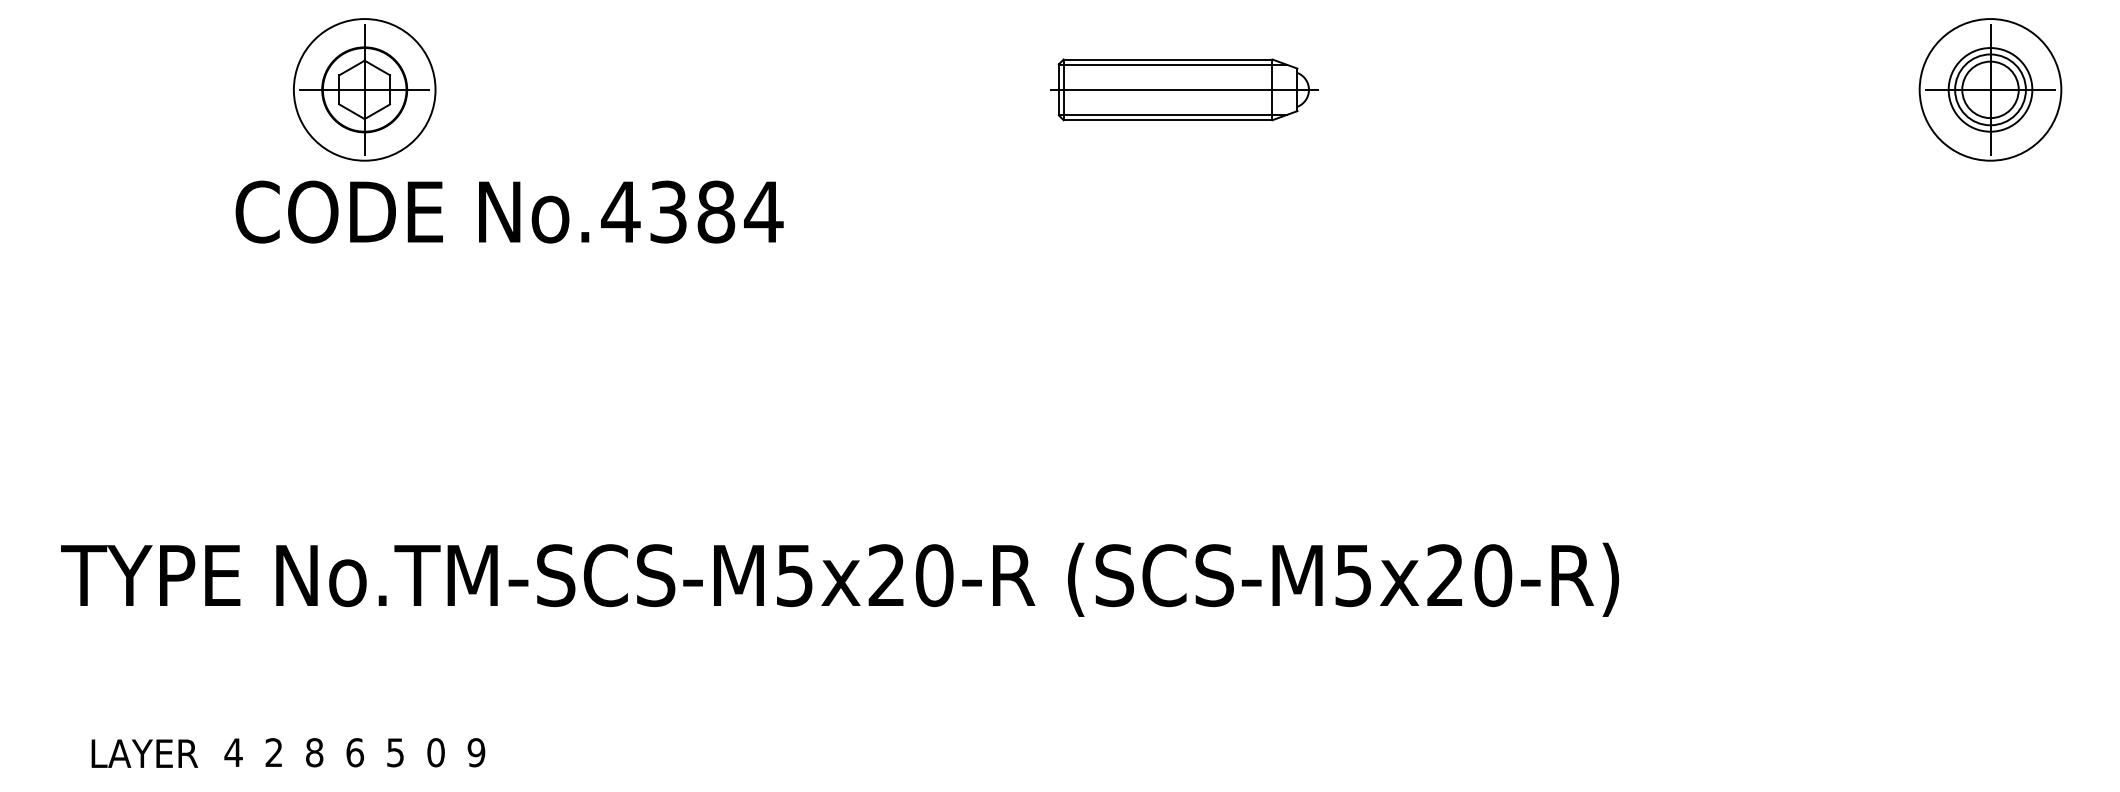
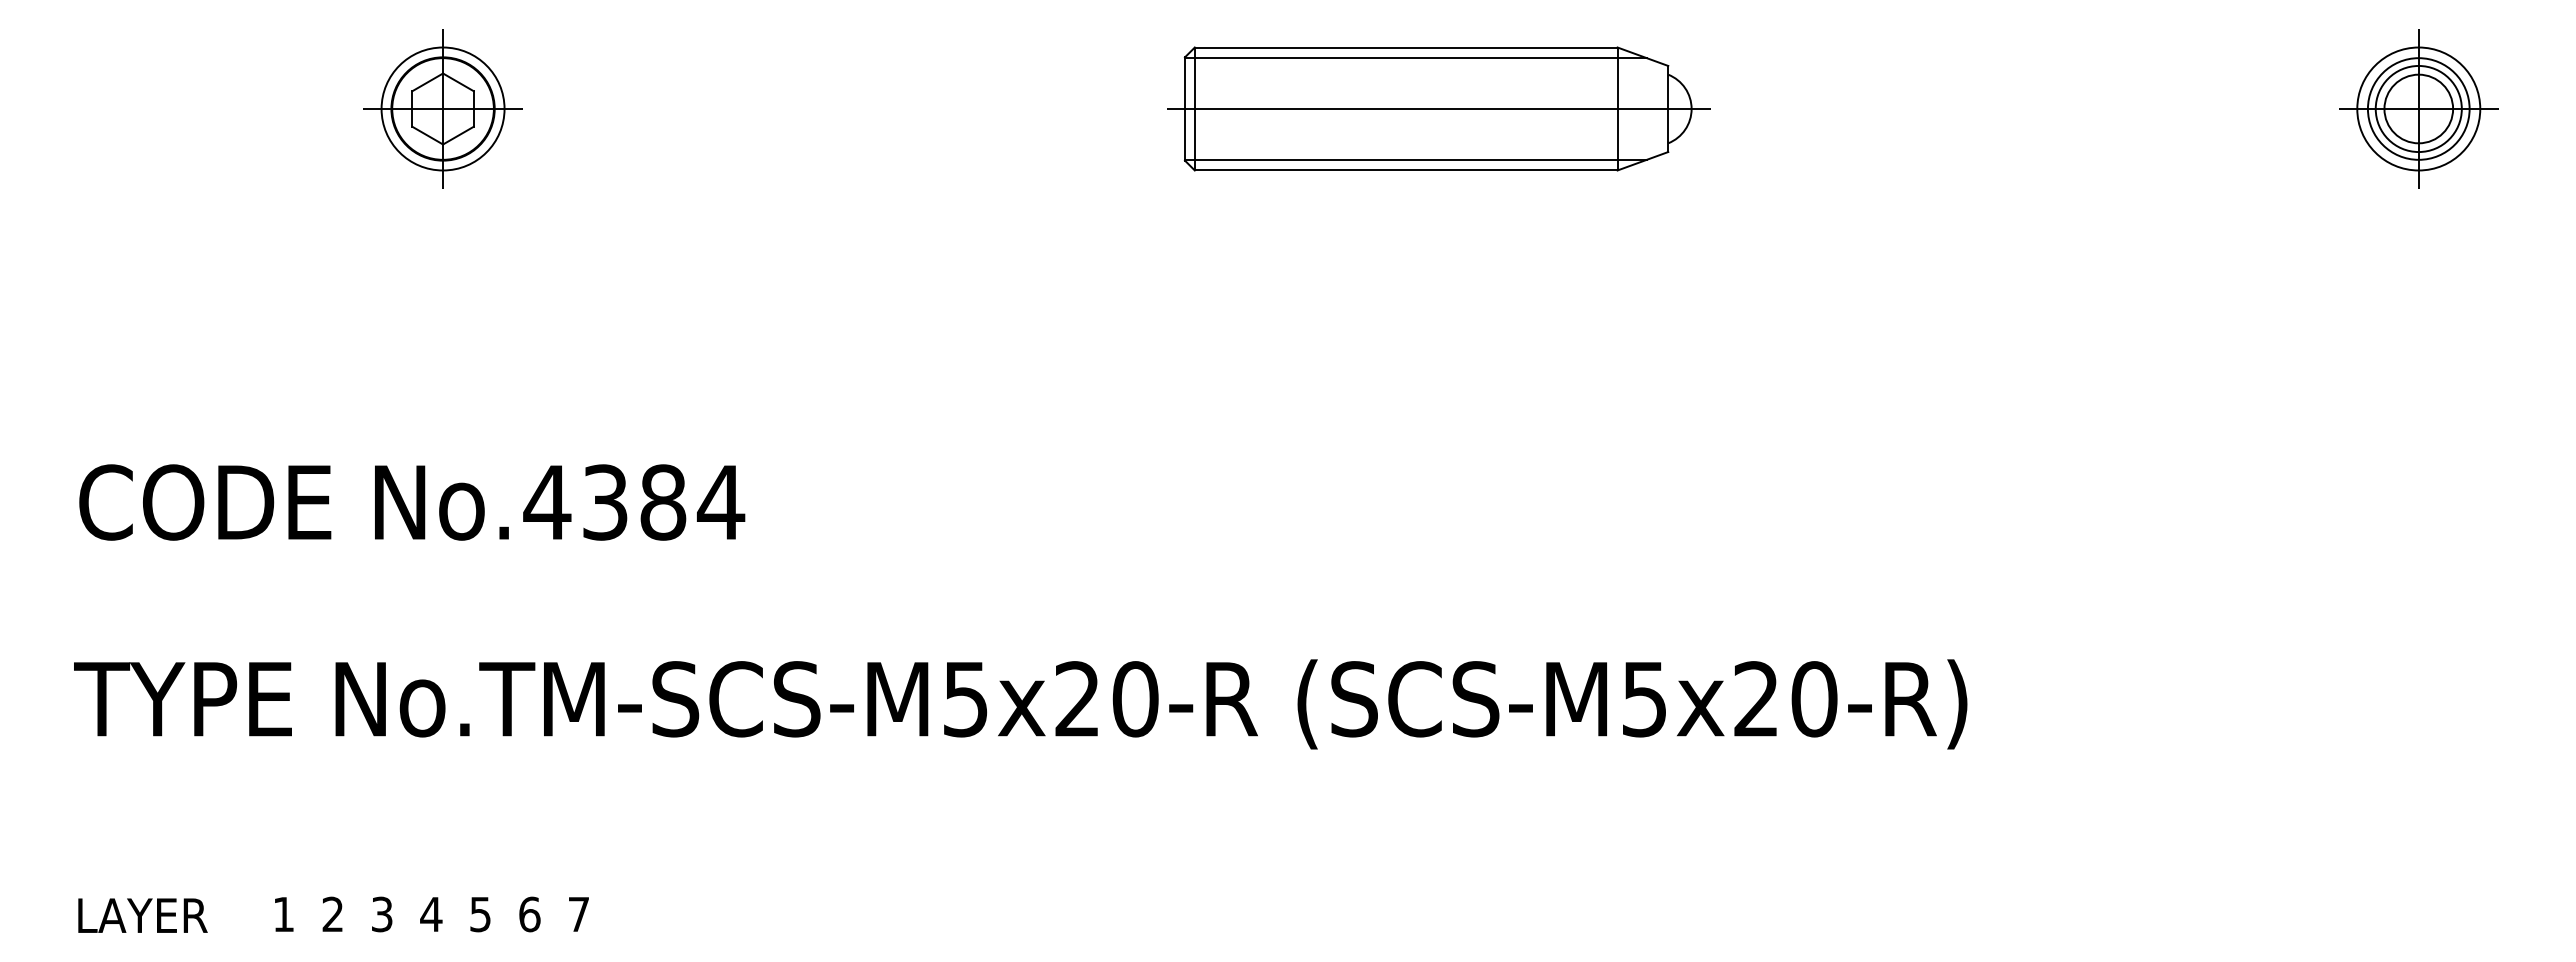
circle: (364, 89) -> (442, 108), size x0.71
part: (1183, 89) -> (1438, 108), size x1.67
circle: (1990, 89) -> (2418, 108), size x0.71
text: (509, 212) -> (412, 502), moved
text: (233, 752) -> (283, 914), 4 -> 1
text: (314, 752) -> (381, 914), 8 -> 3
text: (355, 752) -> (431, 914), 6 -> 4
text: (435, 752) -> (529, 914), 0 -> 6
text: (476, 752) -> (578, 914), 9 -> 7
text: (144, 753) -> (142, 915), moved

